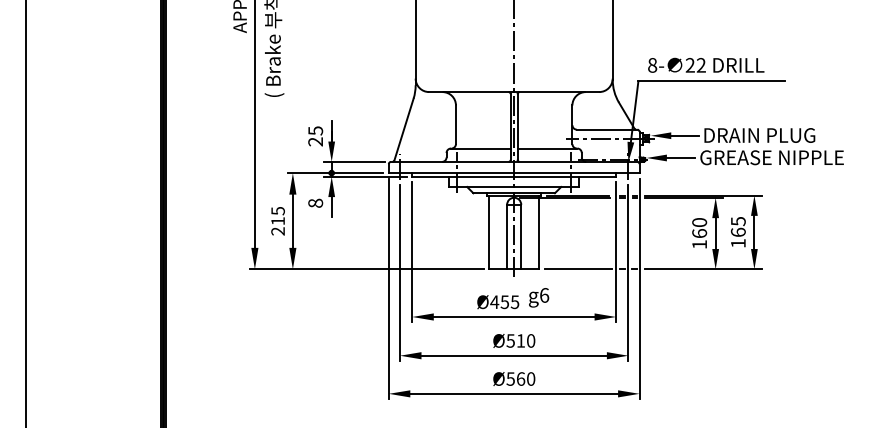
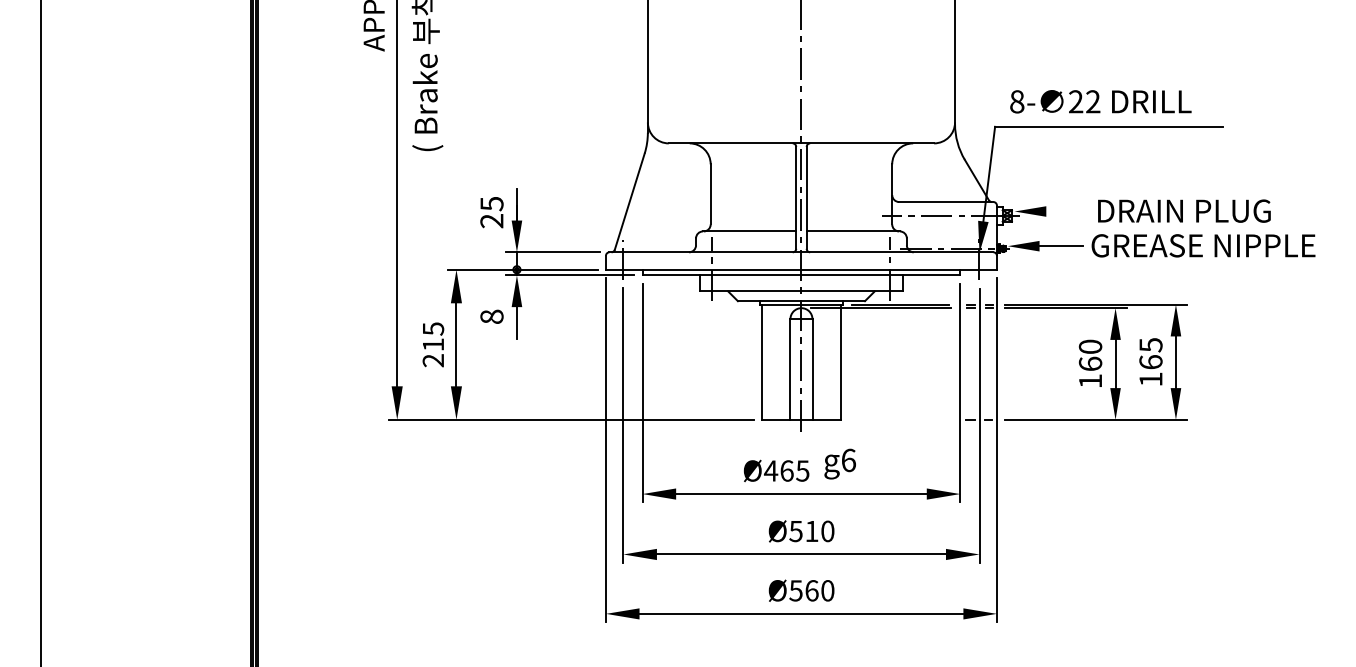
line: (684, 135) -> (1066, 211), removed
line: (578, 269) -> (901, 420), removed
text: (504, 301) -> (786, 469), Ø455 -> Ø465

